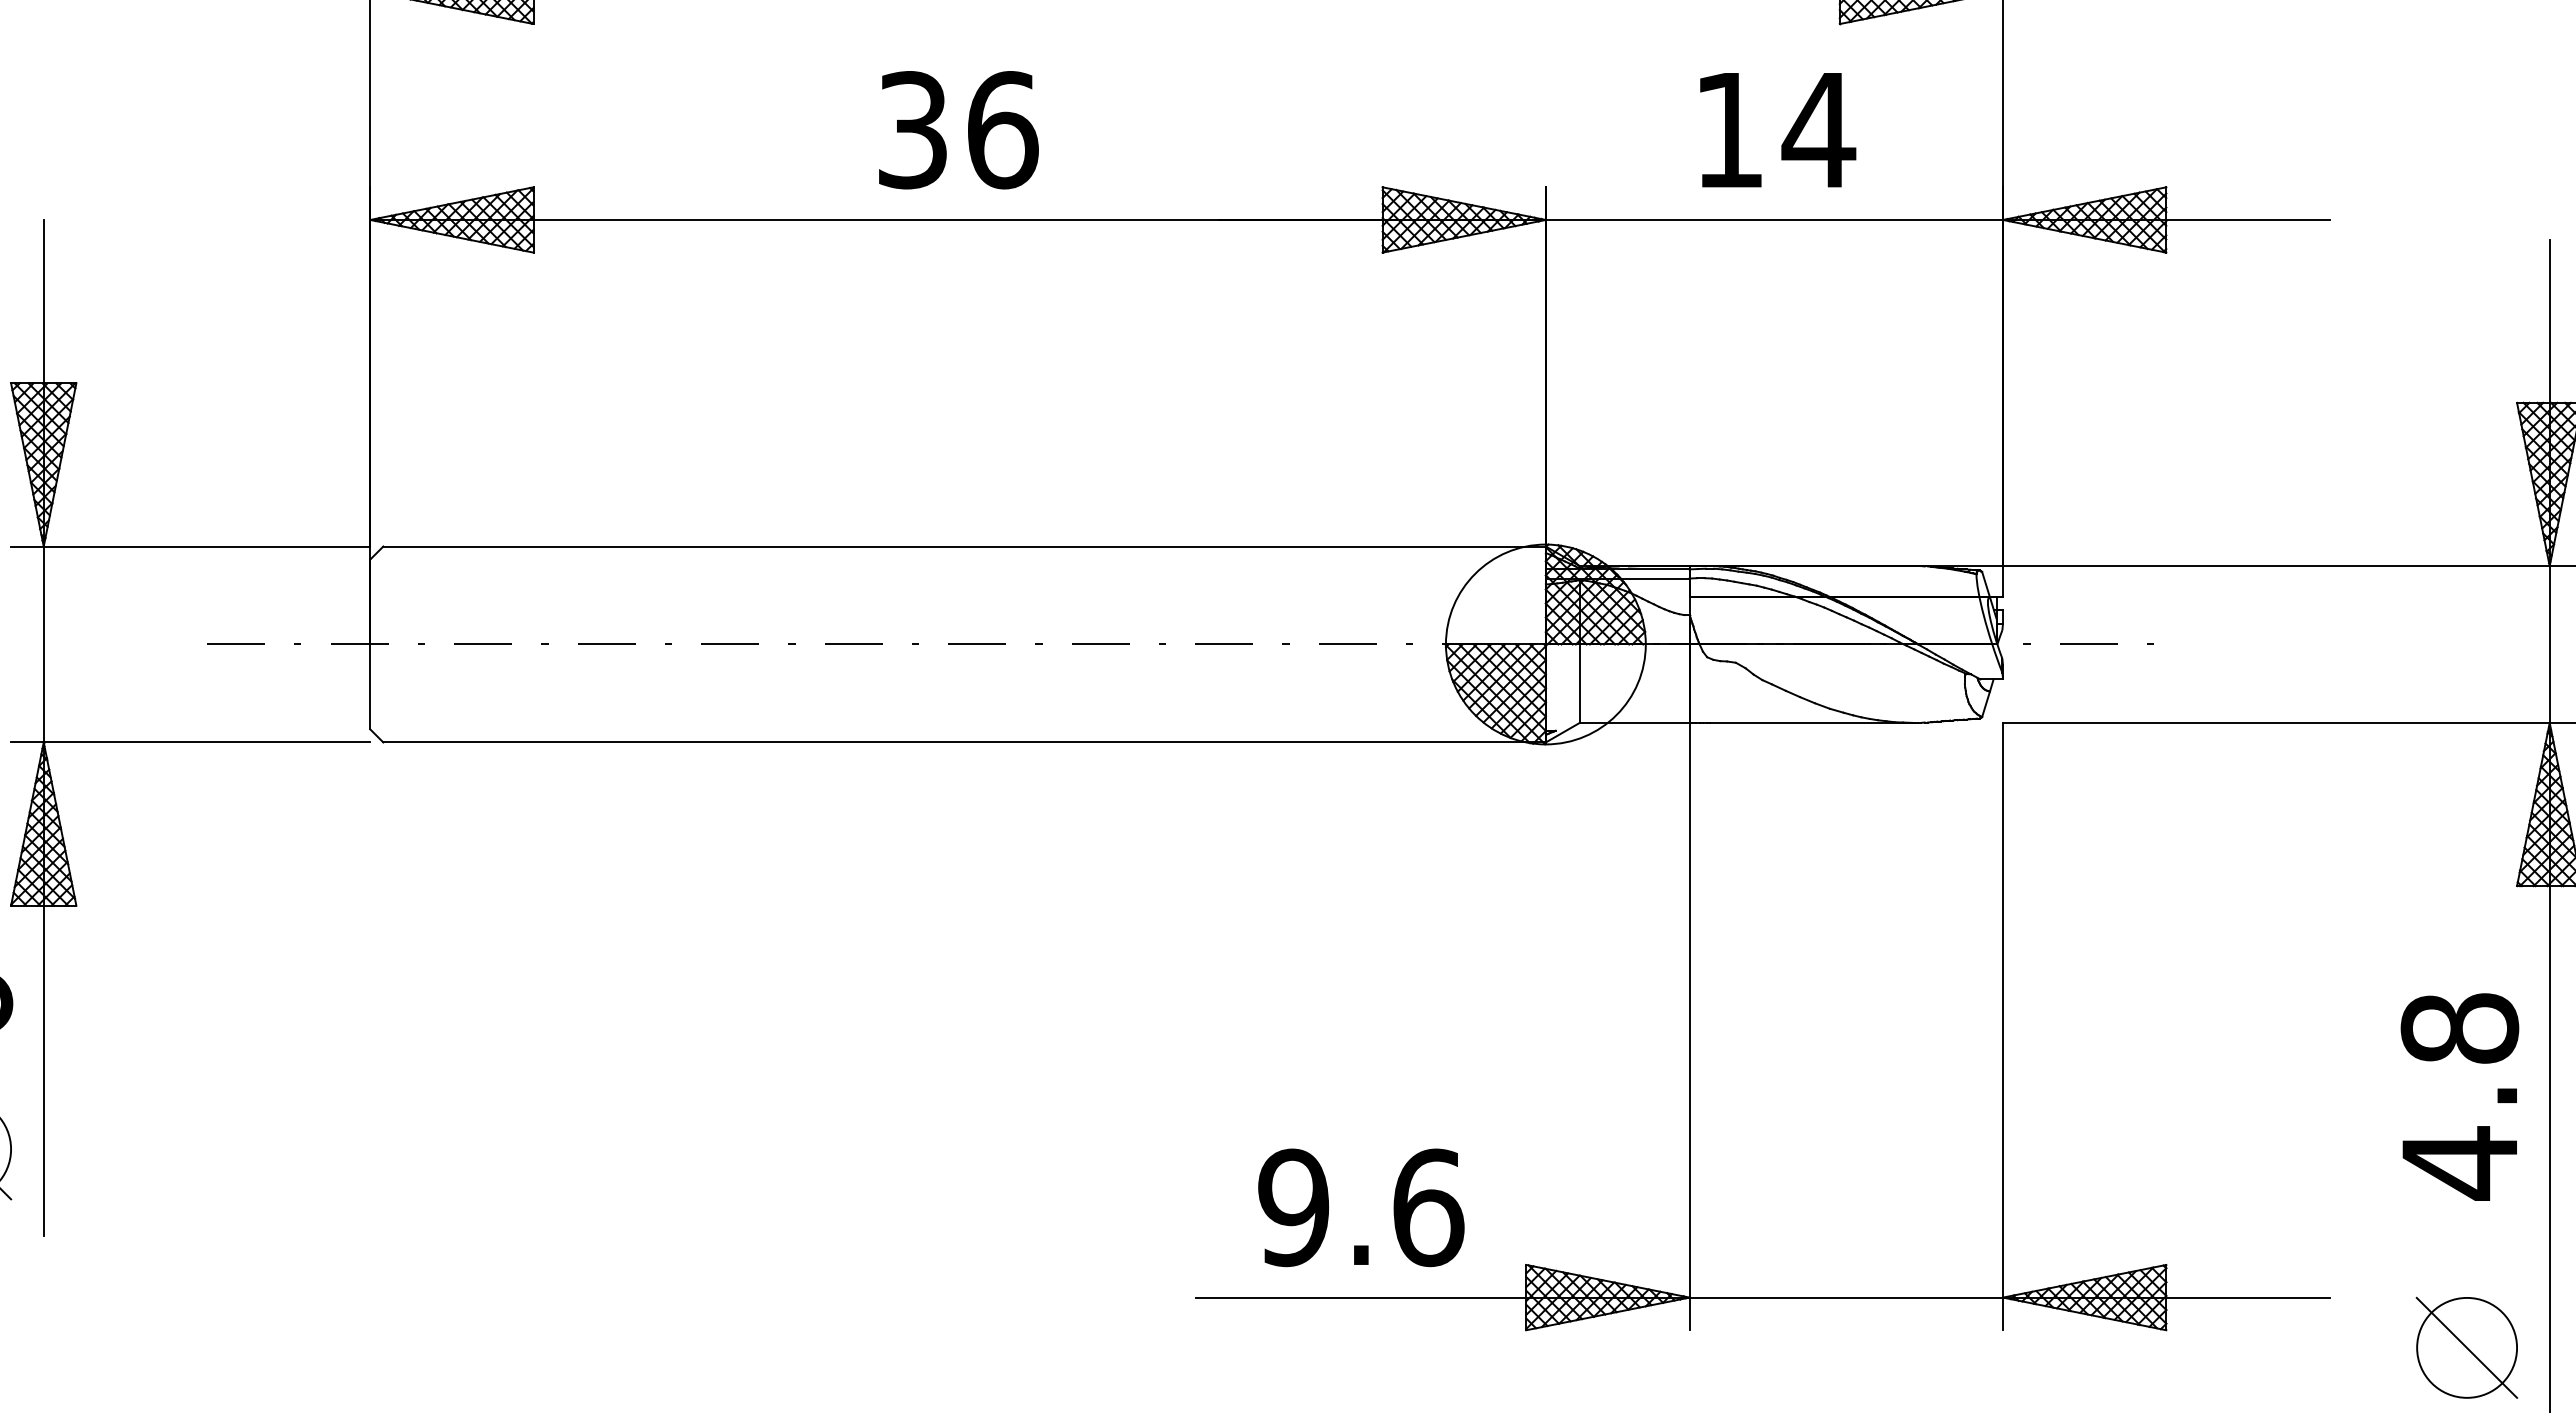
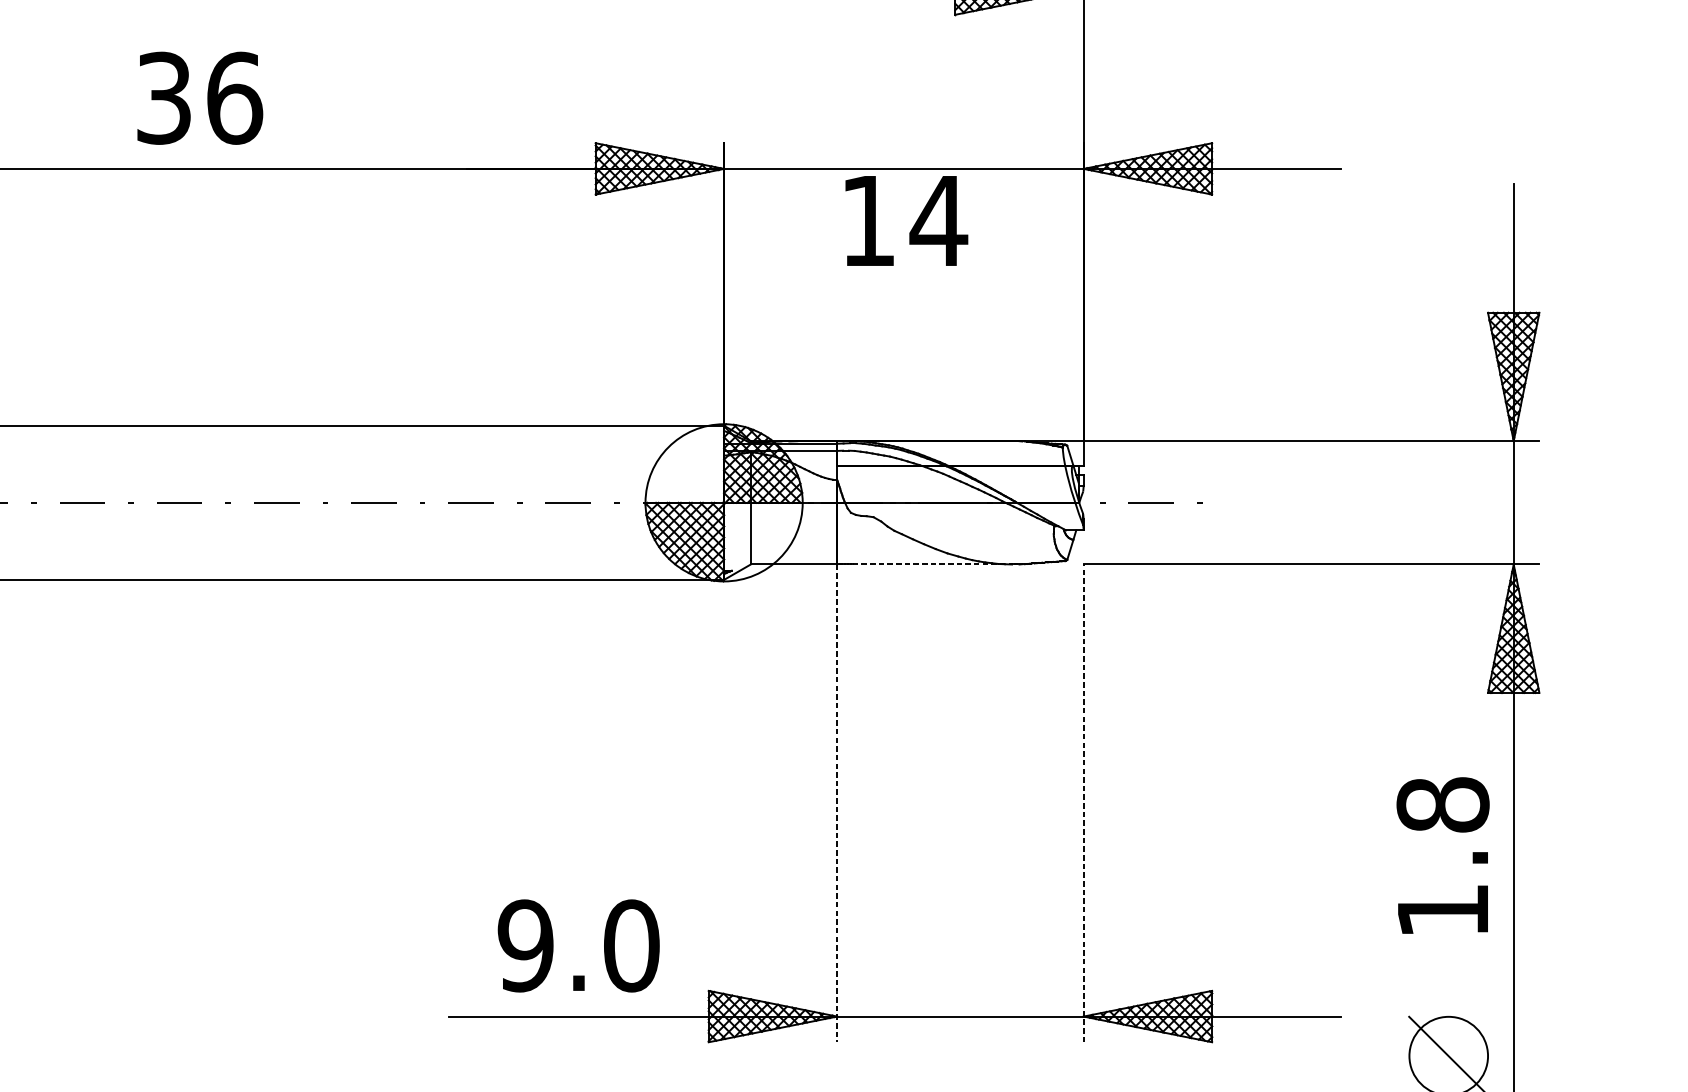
text: (958, 130) -> (199, 98), moved
text: (1778, 130) -> (907, 221), moved
line: (1811, 722) -> (933, 564), solid -> dashed
line: (1689, 1026) -> (837, 803), solid -> dashed
line: (2003, 1026) -> (1084, 803), solid -> dashed
text: (2459, 1163) -> (1442, 911), 4.8 -> 1.8
text: (1428, 1207) -> (631, 945), 9.6 -> 9.0

